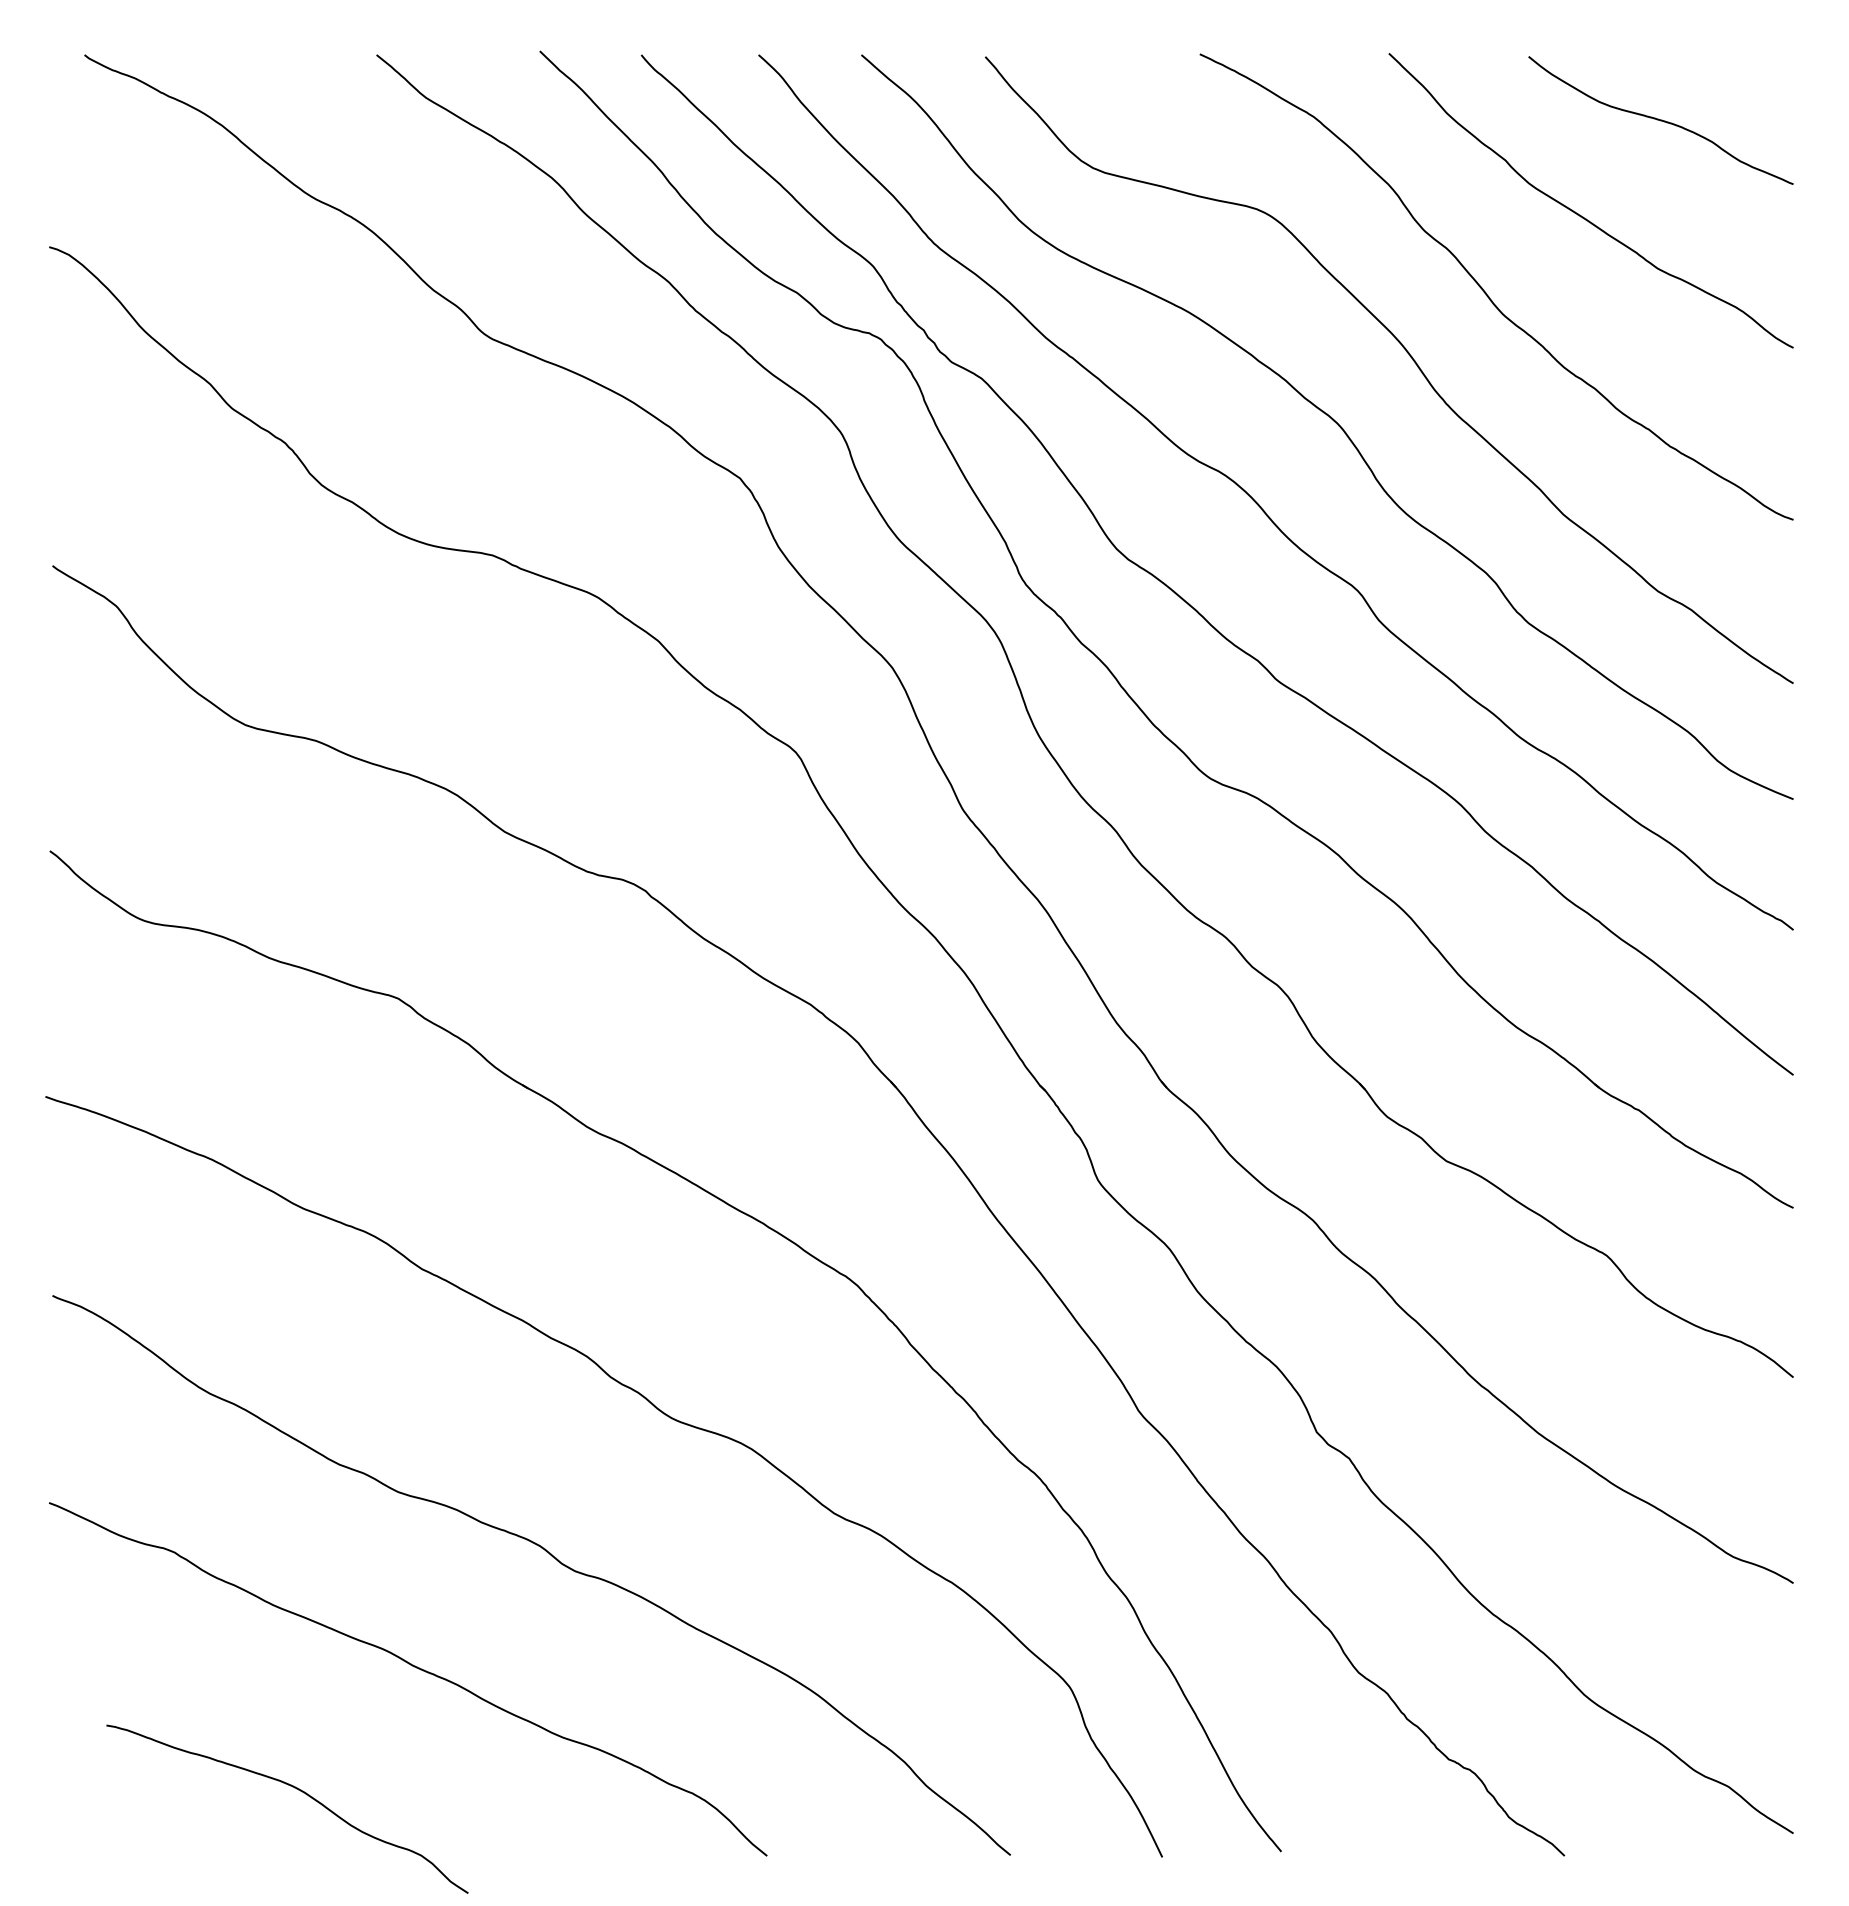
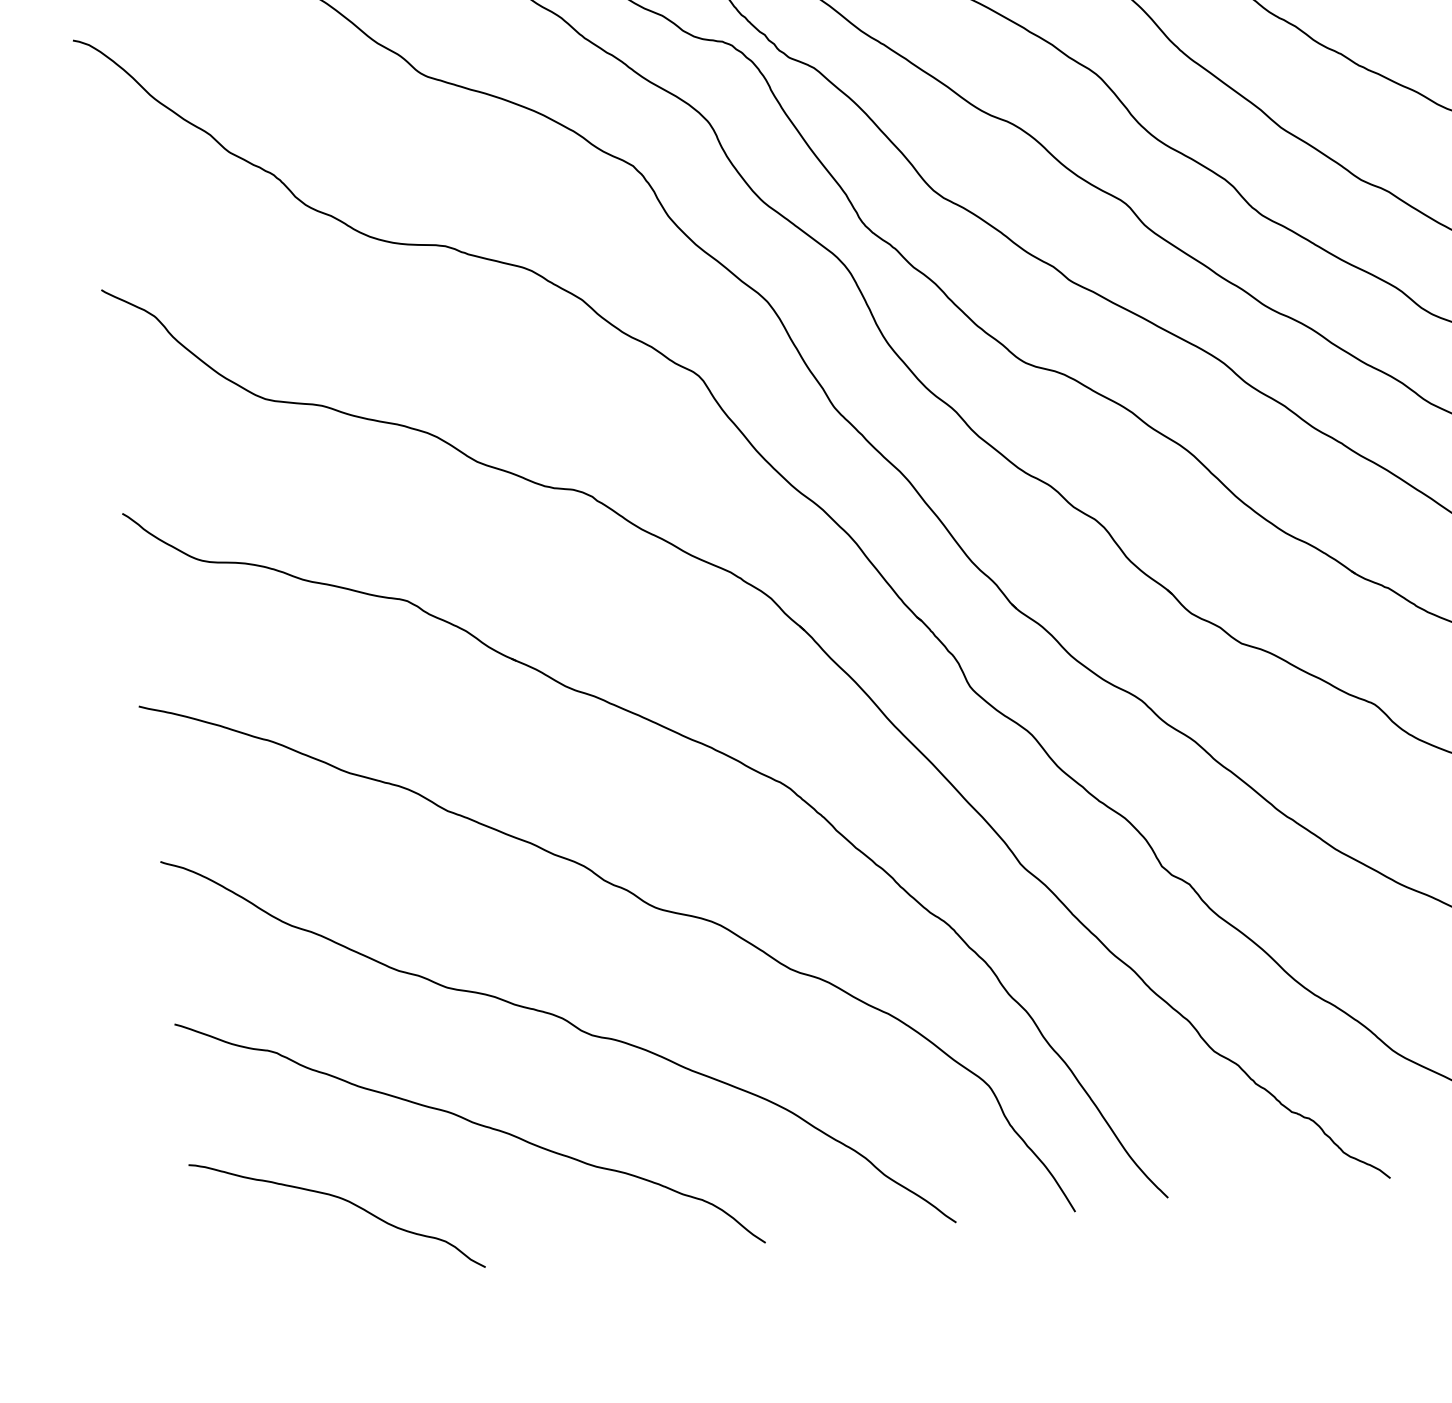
curve: (296, 1789) -> (342, 1199), moved

